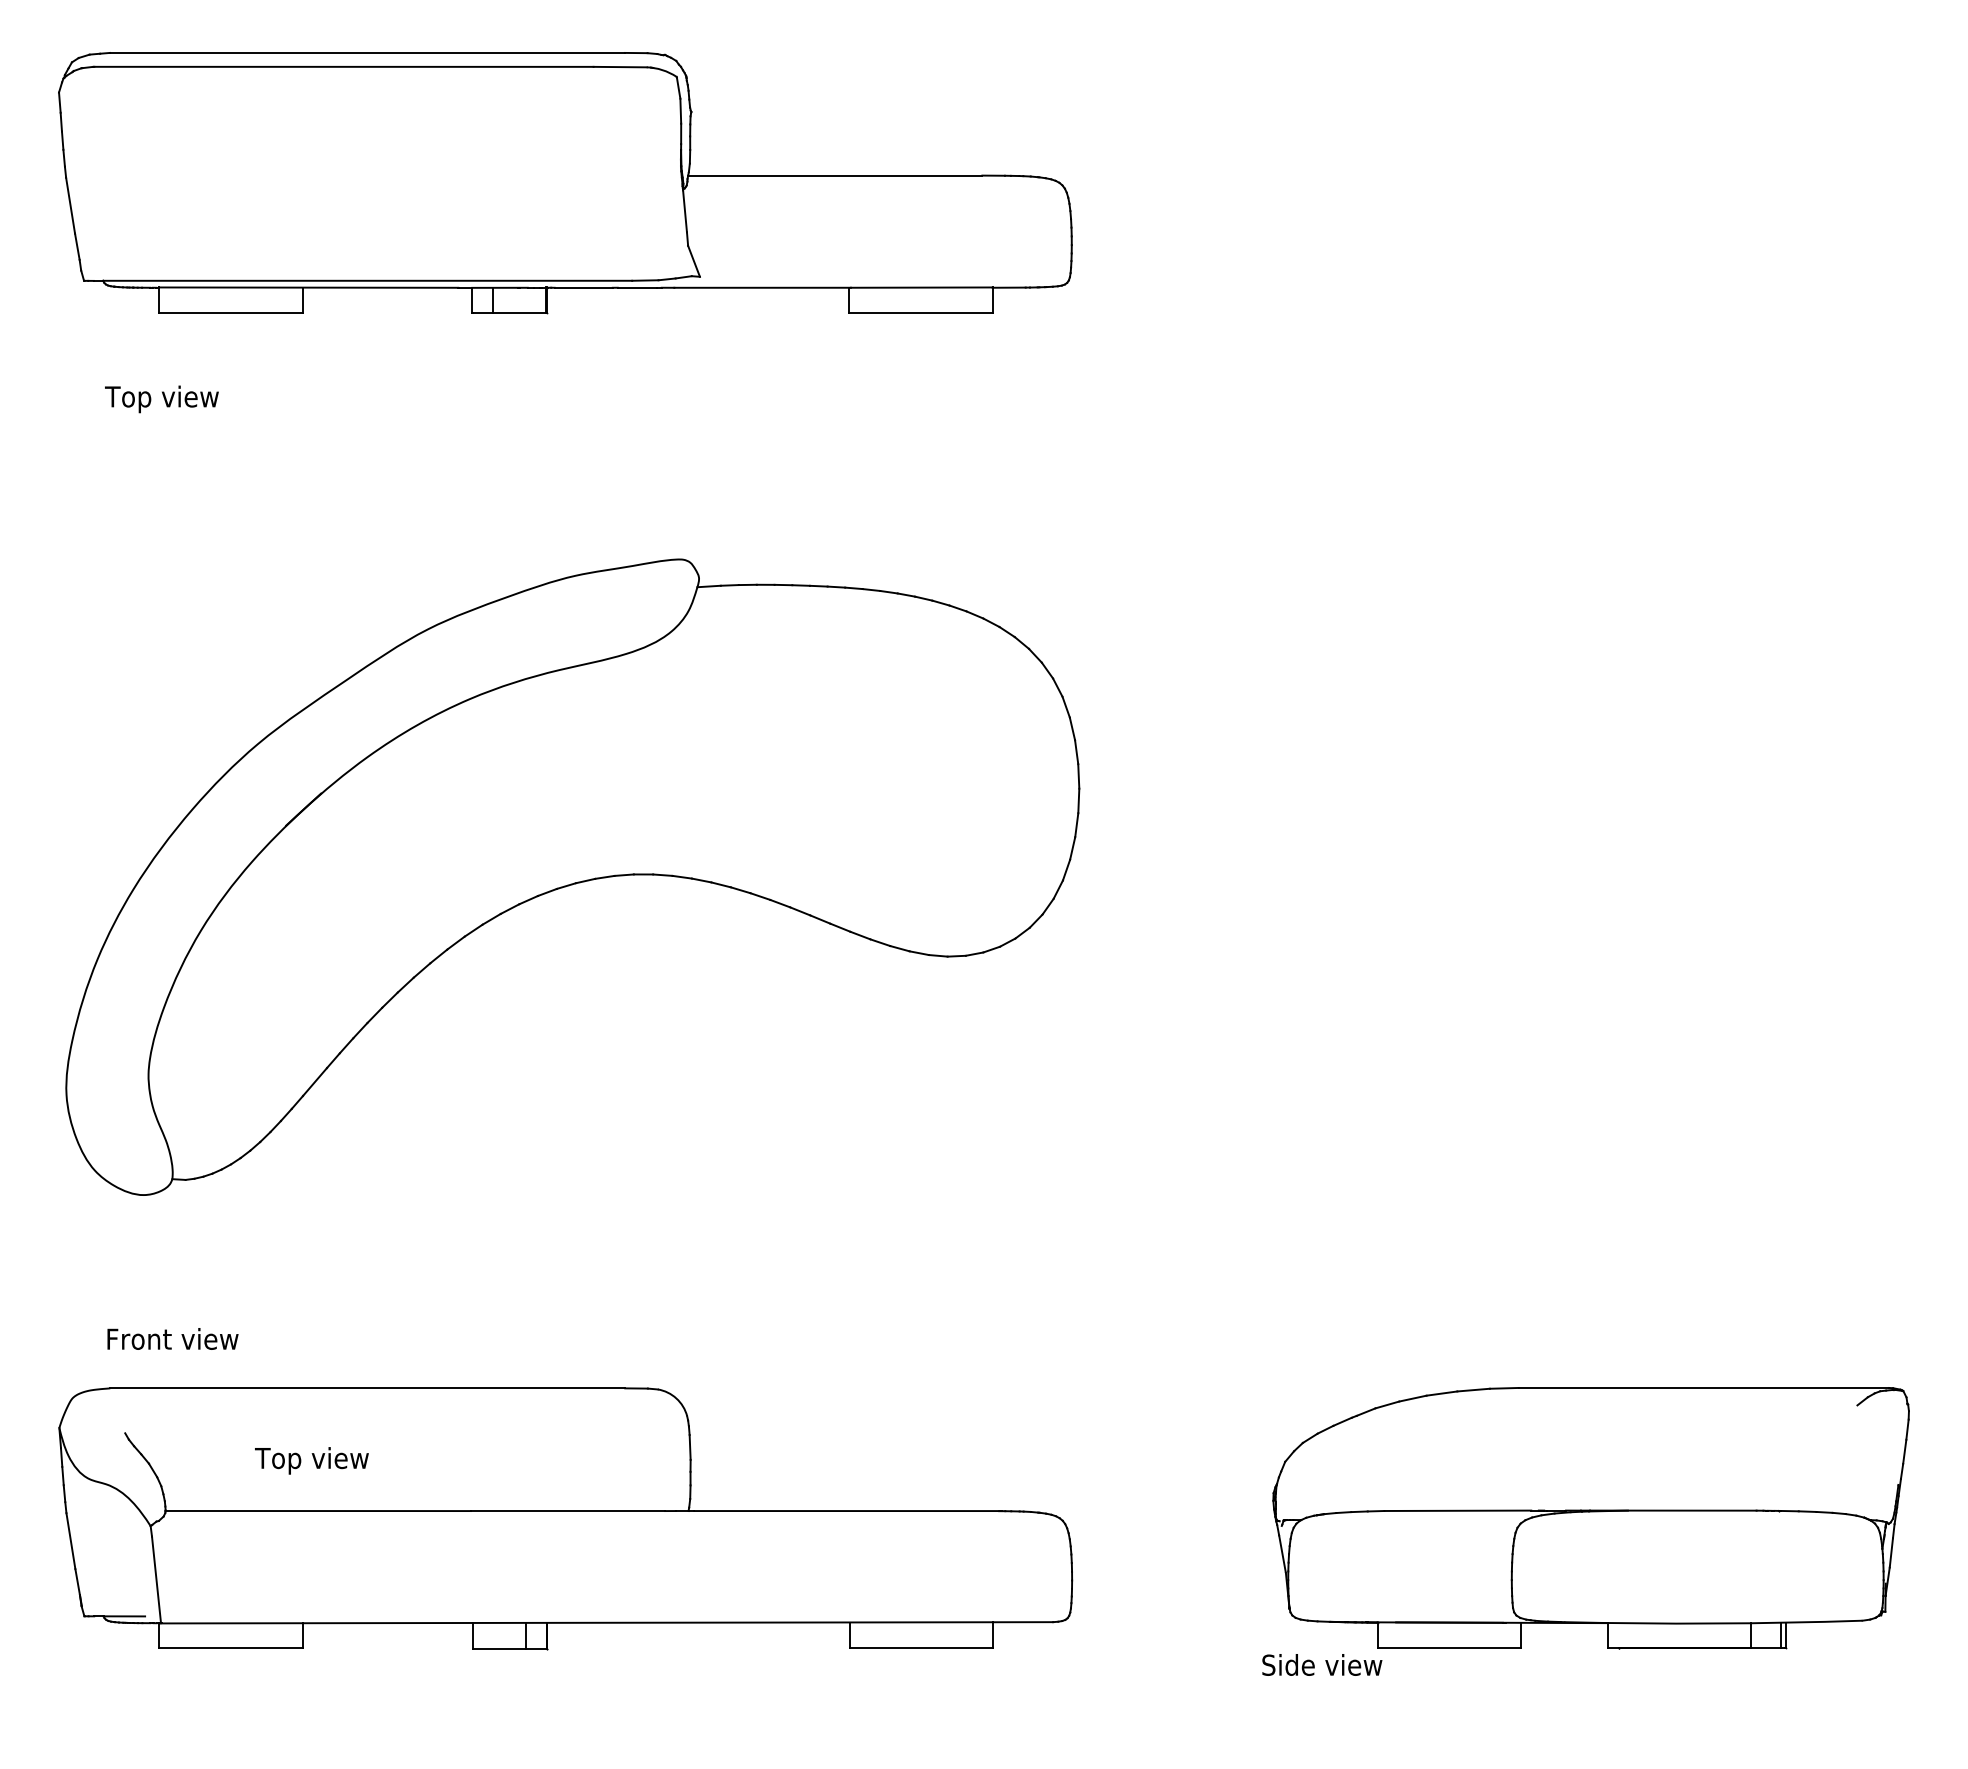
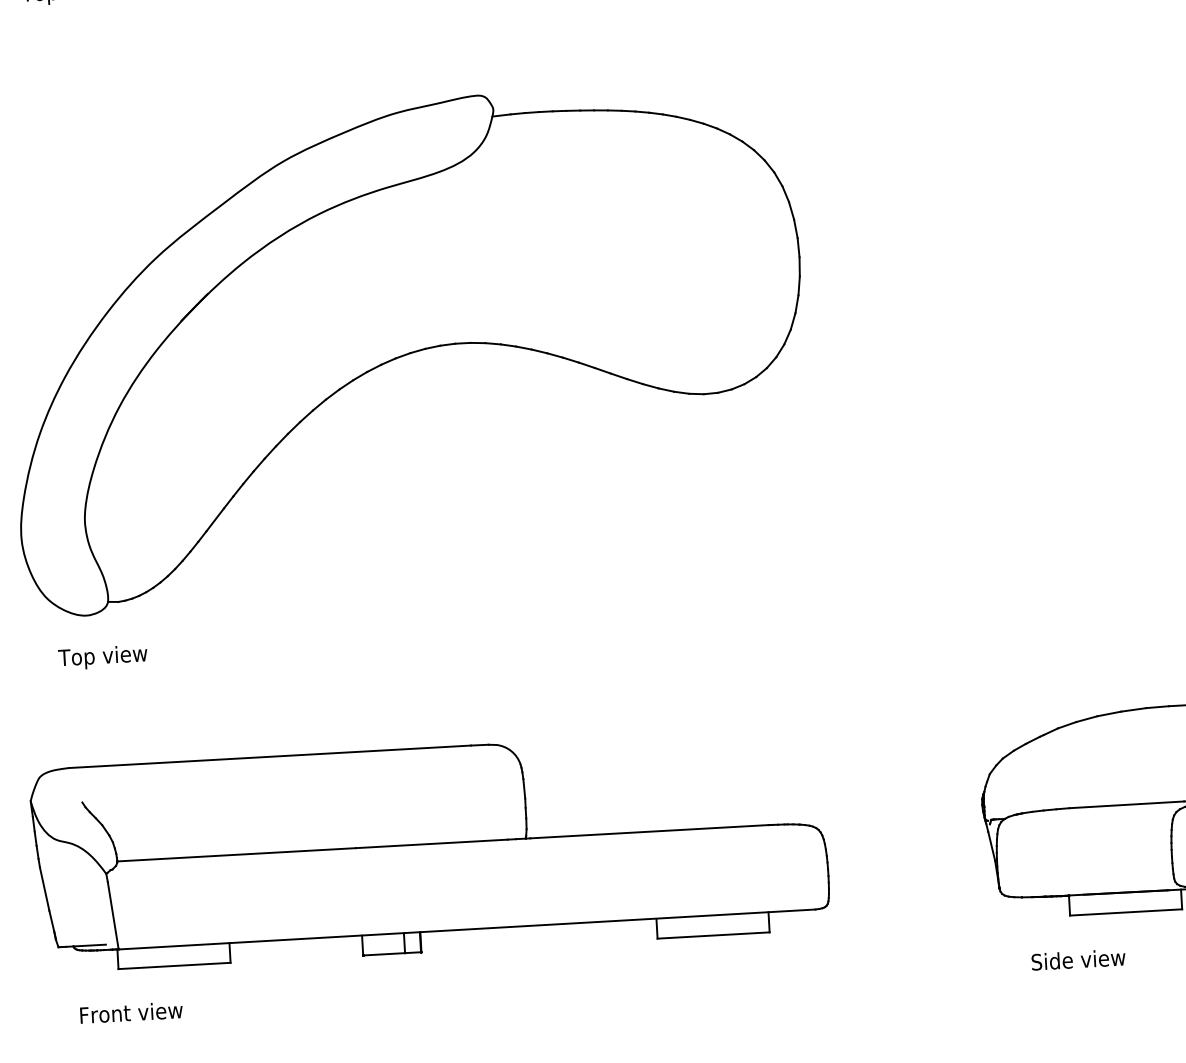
text: (172, 1338) -> (131, 1012), moved
text: (311, 1460) -> (102, 657), moved
text: (1322, 1664) -> (1078, 959), moved

